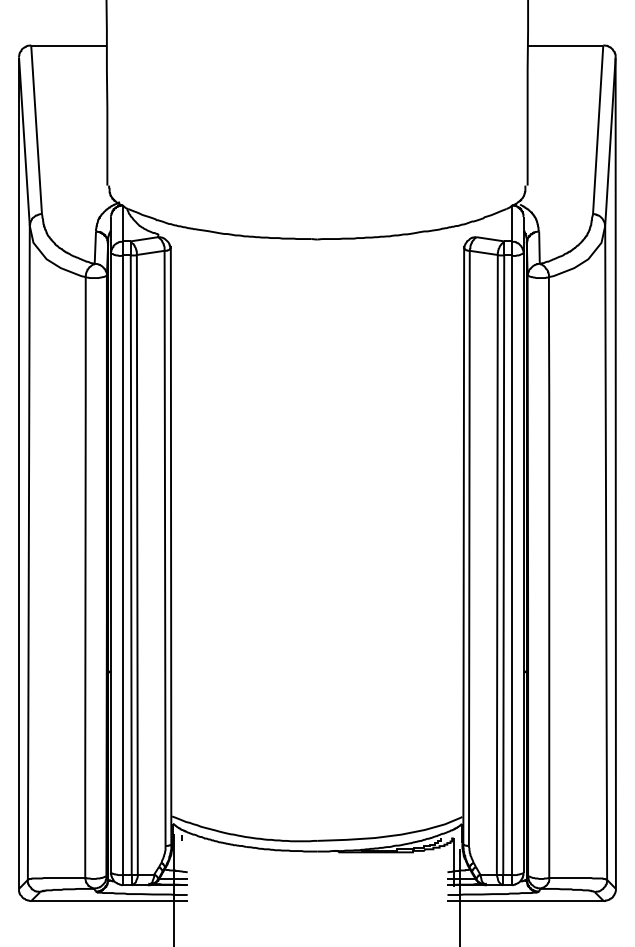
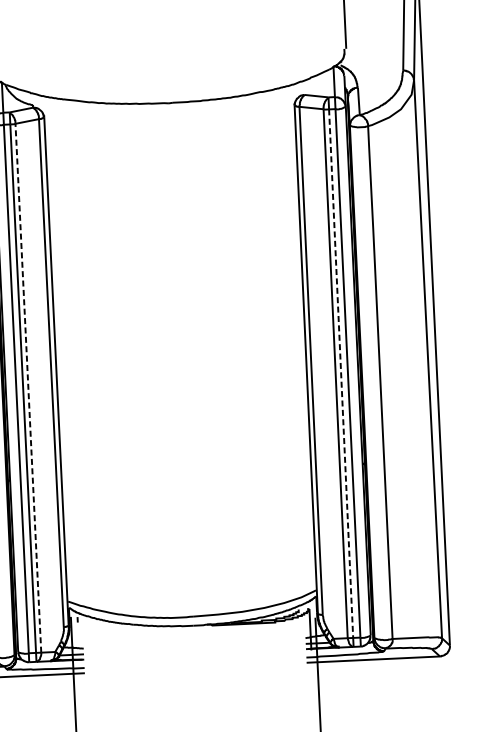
line: (137, 564) -> (28, 387), solid -> dashed
line: (503, 565) -> (340, 374), solid -> dashed

